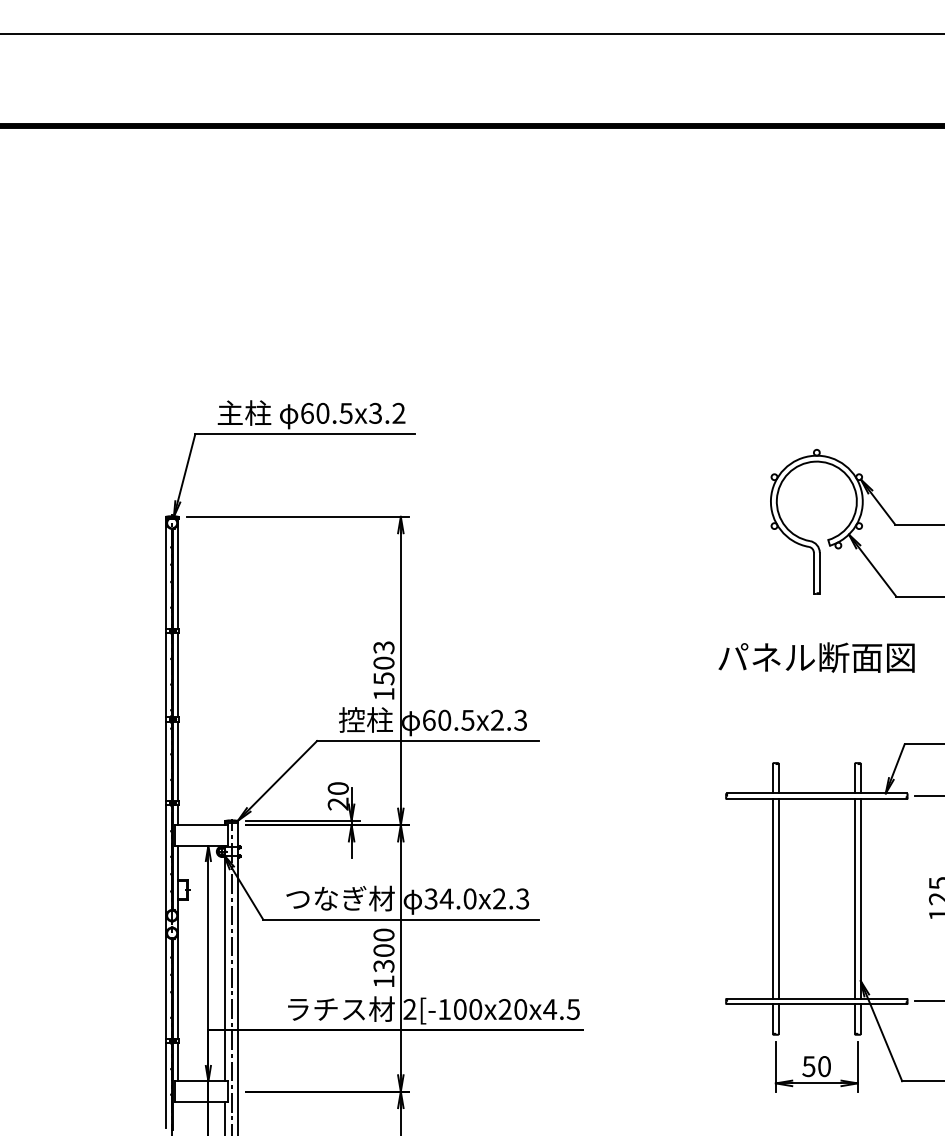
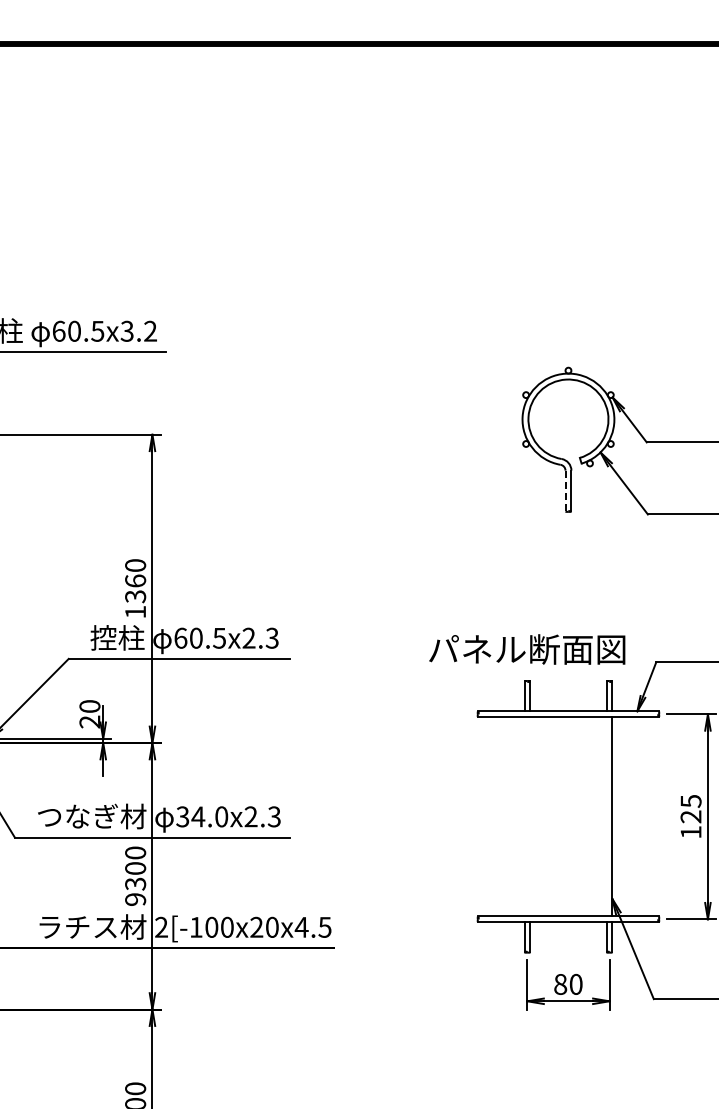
line: (813, 572) -> (565, 490), solid -> dashed
text: (816, 657) -> (527, 649), moved
text: (383, 662) -> (135, 580), 1503 -> 1360
line: (772, 898) -> (524, 816), removed
line: (778, 898) -> (530, 816), removed
line: (854, 898) -> (606, 816), removed
text: (383, 981) -> (135, 899), 1300 -> 9300
text: (808, 1066) -> (560, 984), 50 -> 80

